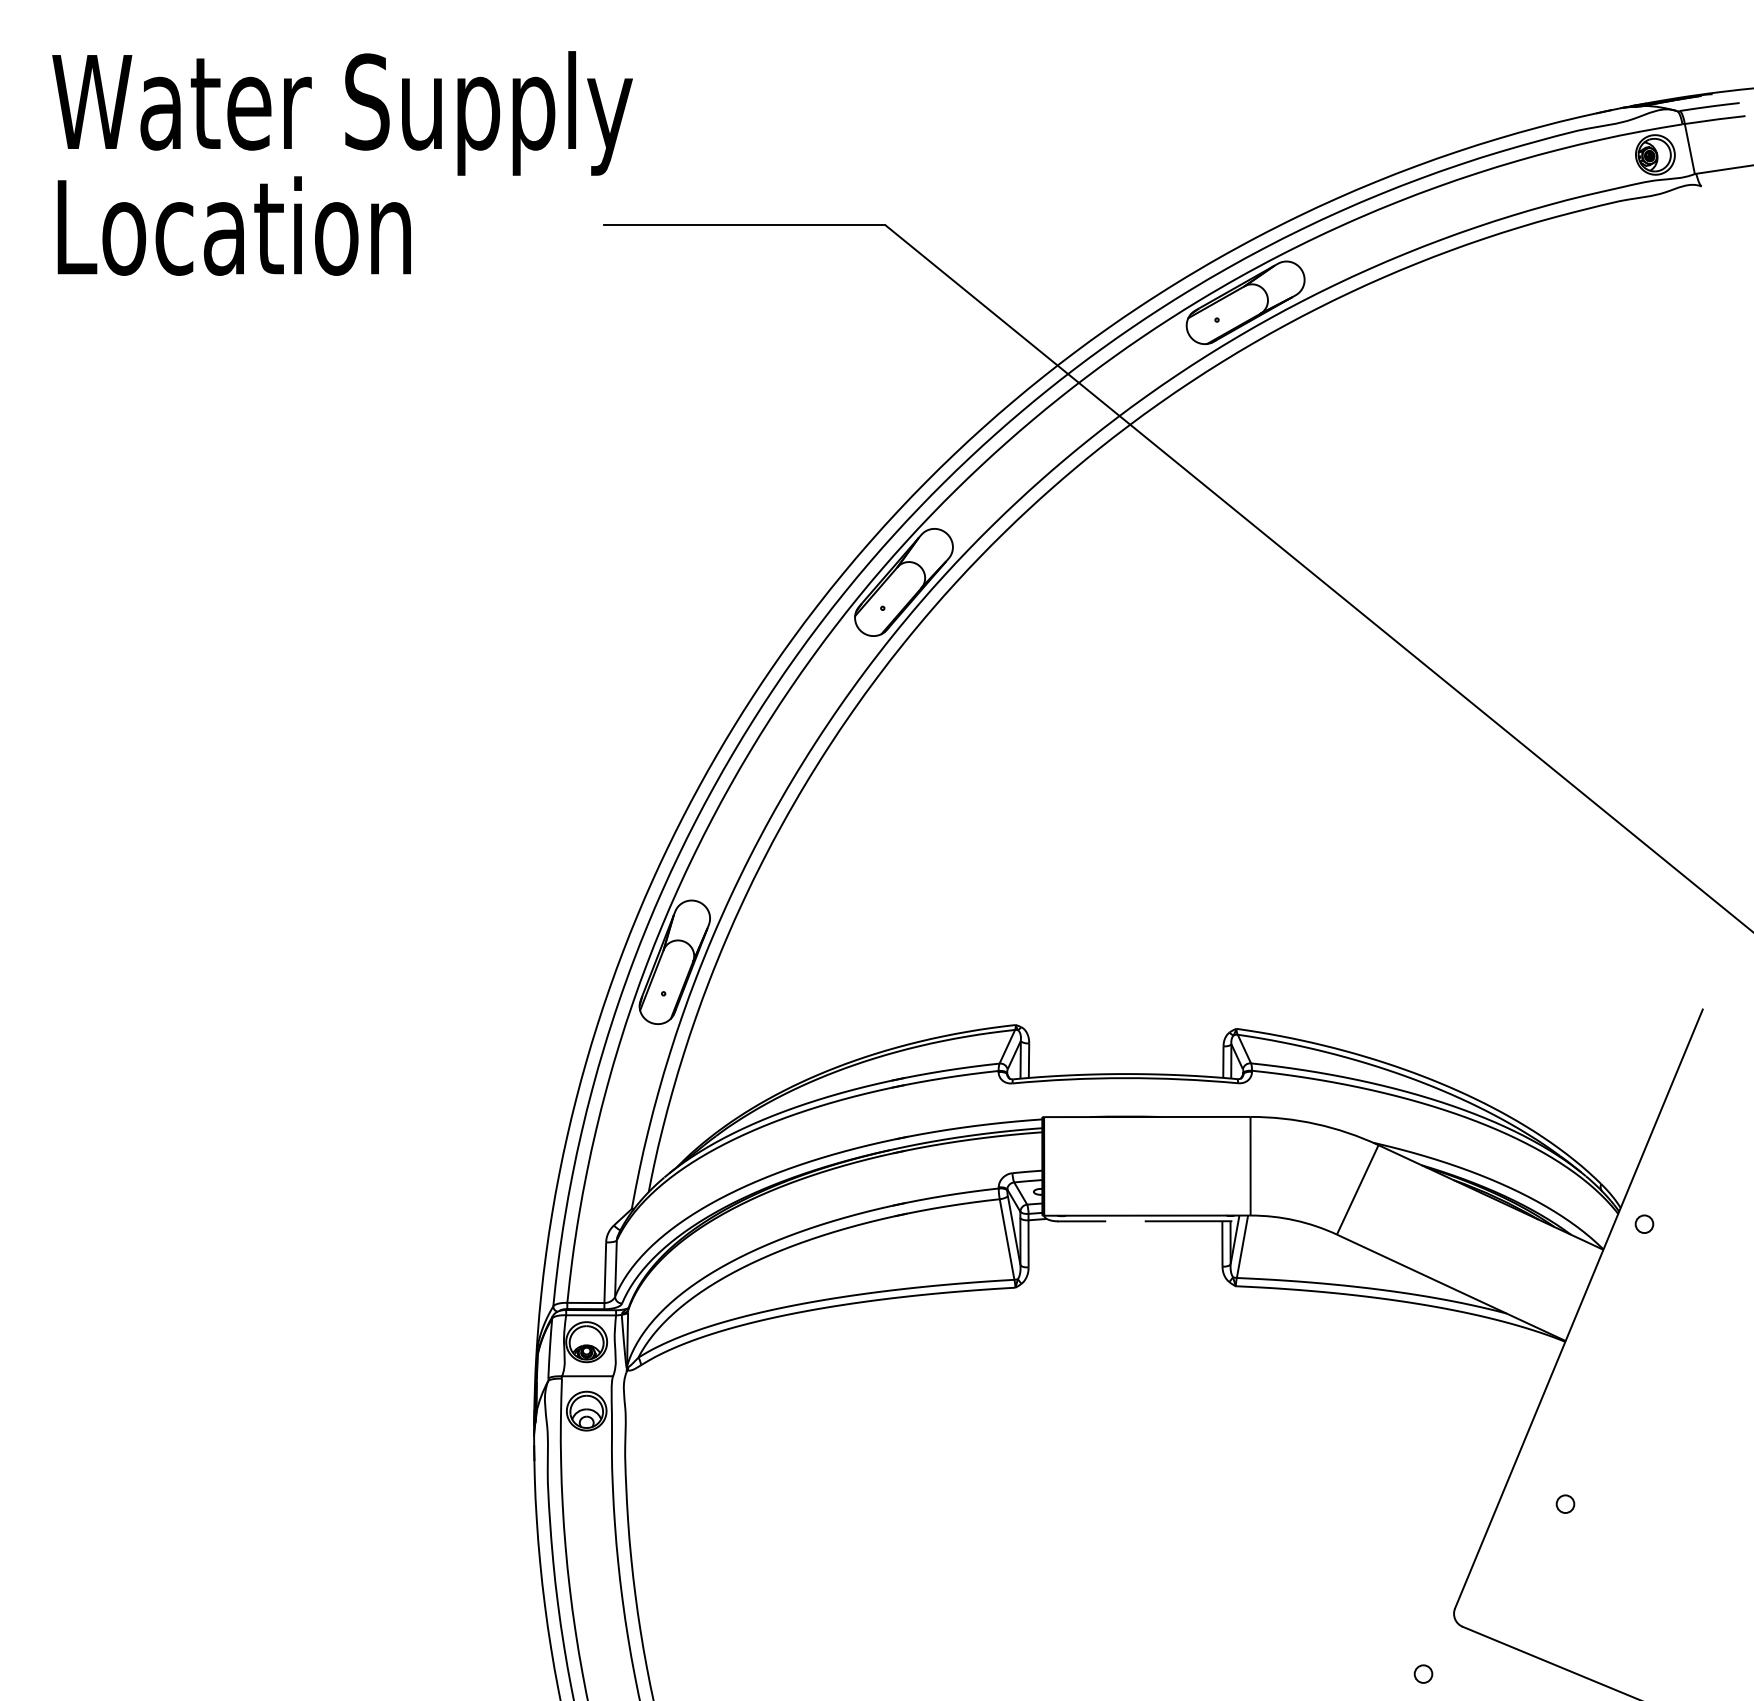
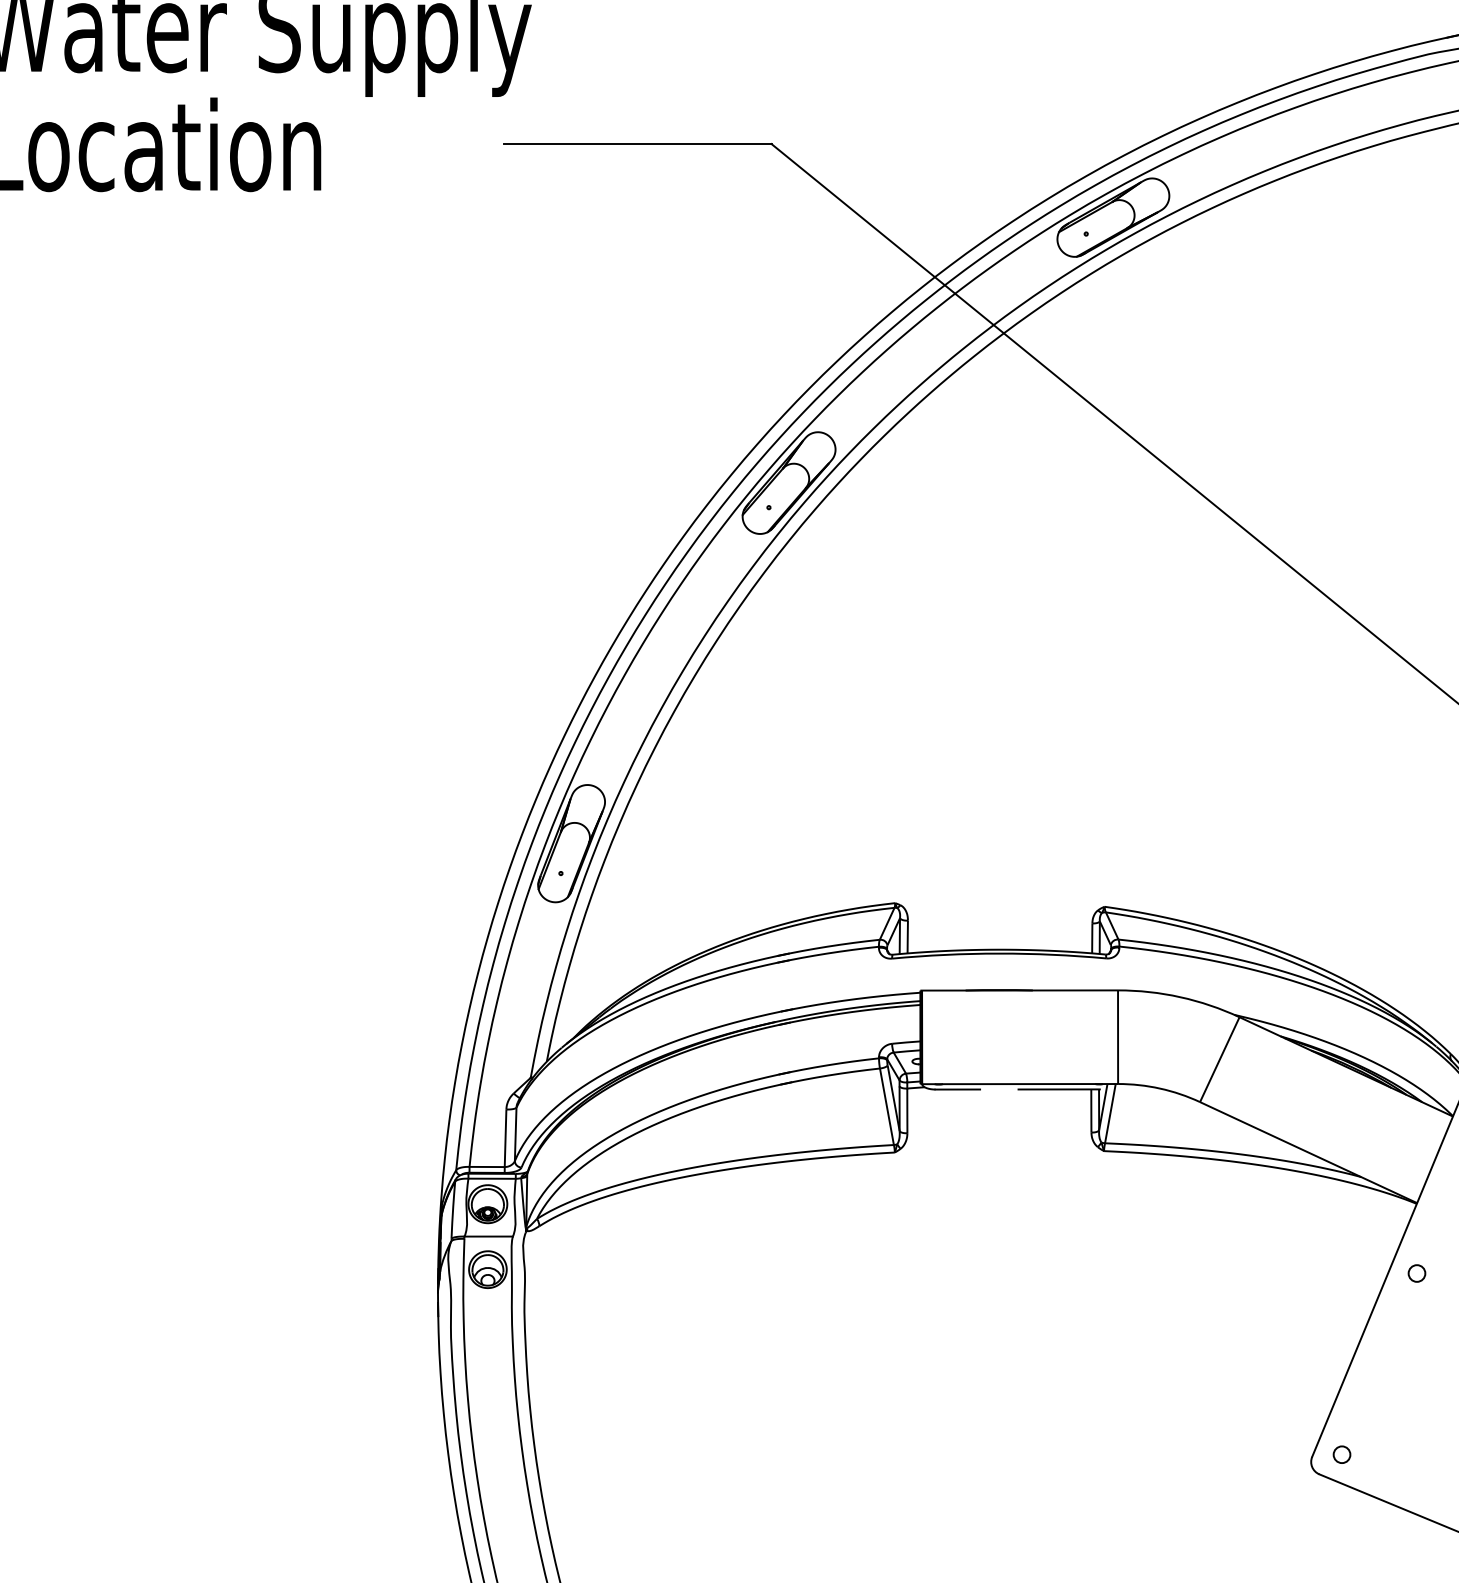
circle: (1565, 1503) -> (1416, 1272), moved
circle: (1423, 1673) -> (1342, 1454), moved

